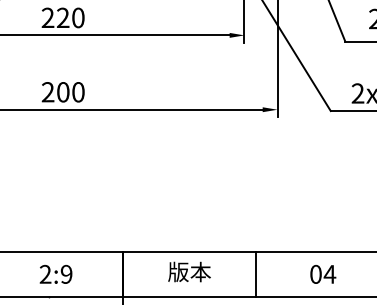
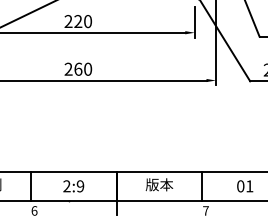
text: (63, 91) -> (78, 68), 200 -> 260
text: (329, 274) -> (249, 186), 04 -> 01

